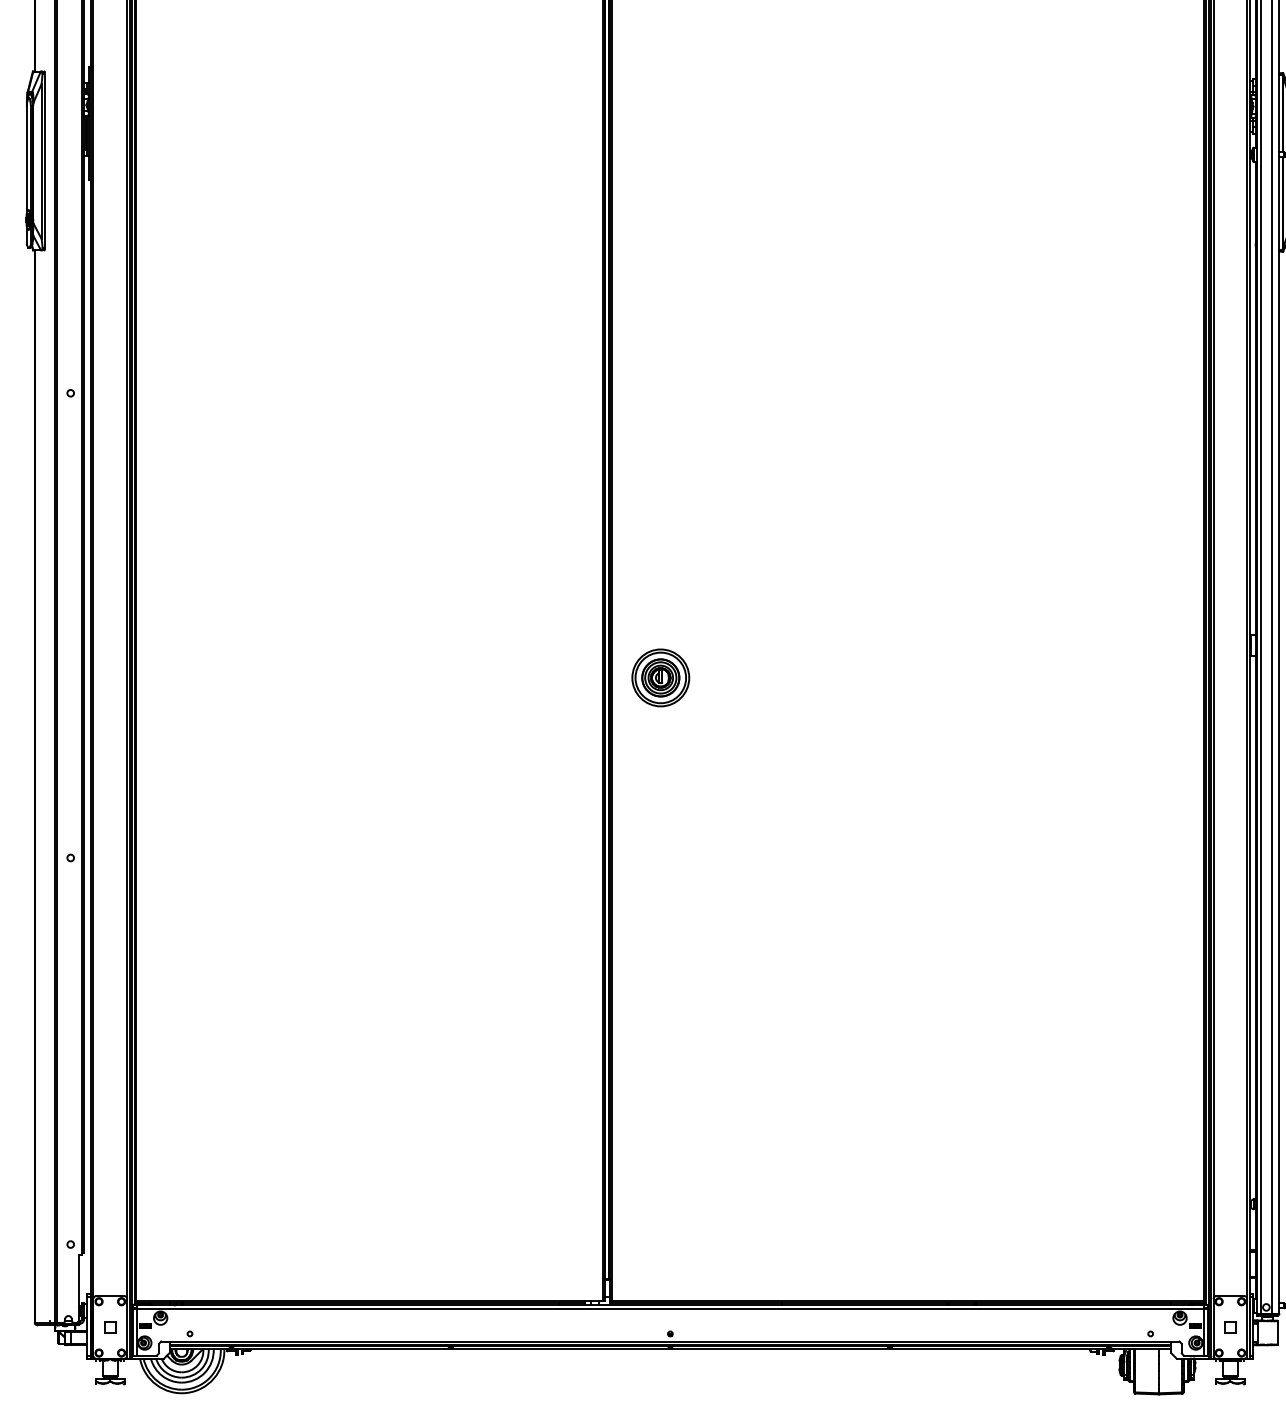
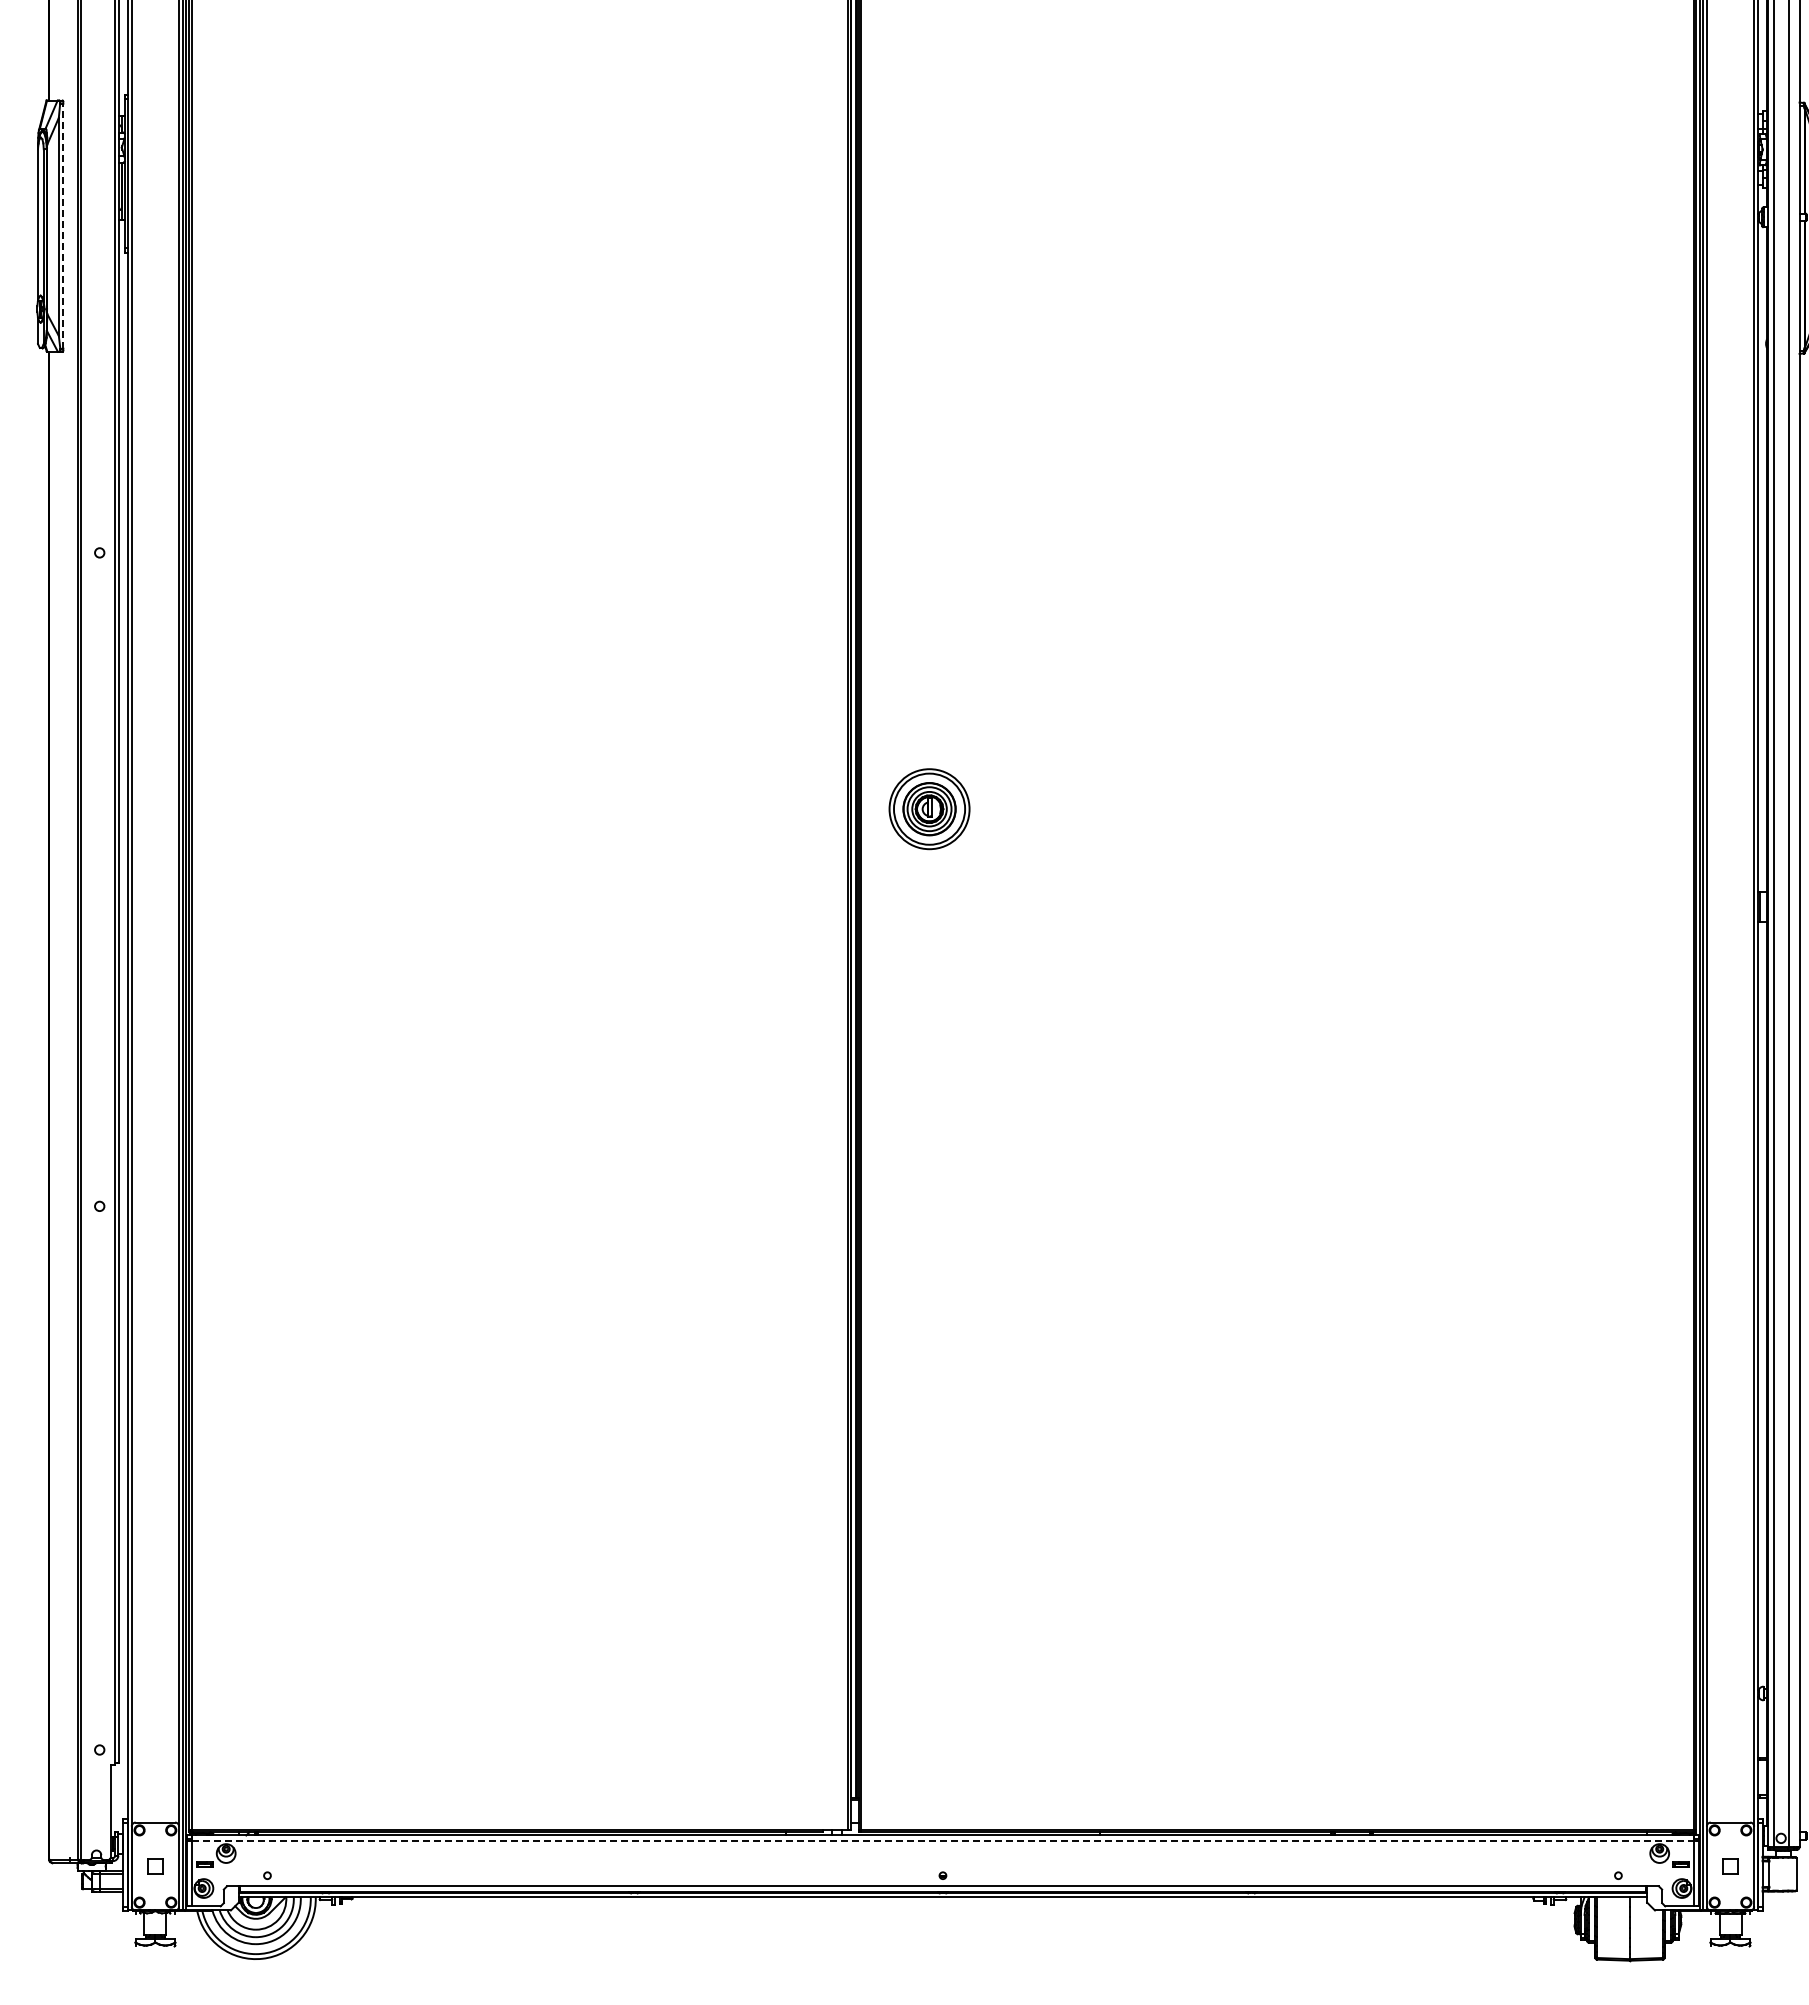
line: (44, 160) -> (63, 225), solid -> dashed
part: (660, 678) -> (929, 809), moved
line: (670, 1308) -> (942, 1840), solid -> dashed

